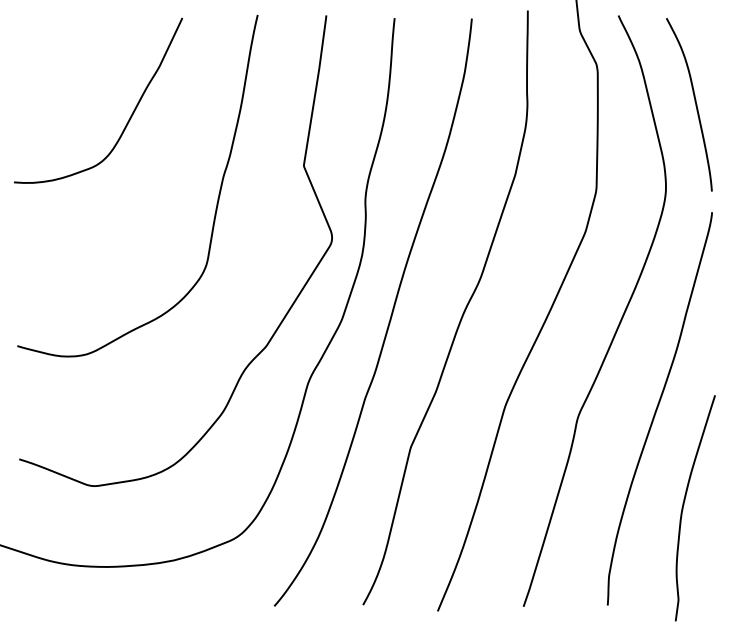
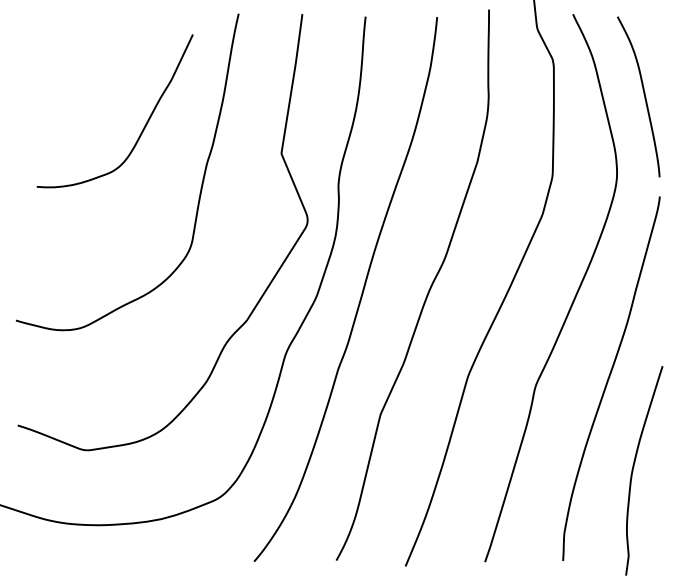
curve: (130, 116) -> (144, 125), moved

